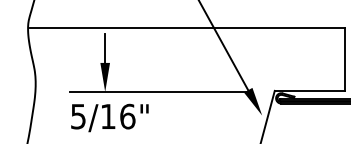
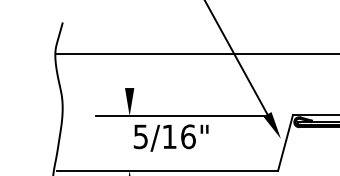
line: (105, 48) -> (129, 74), removed
text: (109, 117) -> (170, 137), moved

